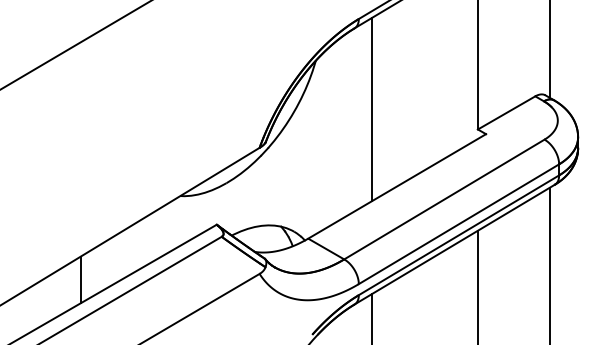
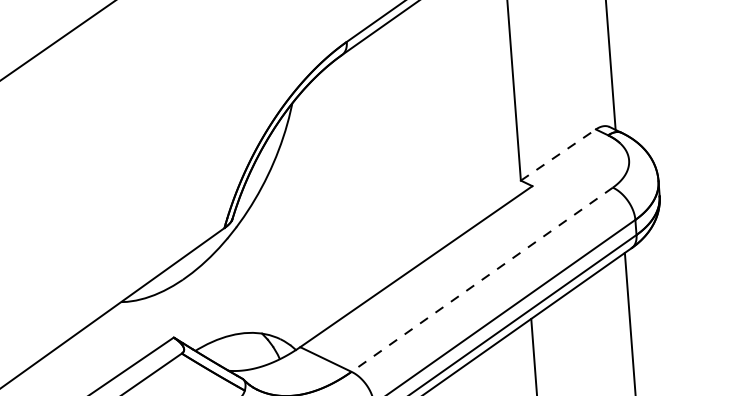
line: (372, 108) -> (374, 162), removed
line: (507, 112) -> (559, 154), solid -> dashed
line: (444, 199) -> (482, 279), solid -> dashed

